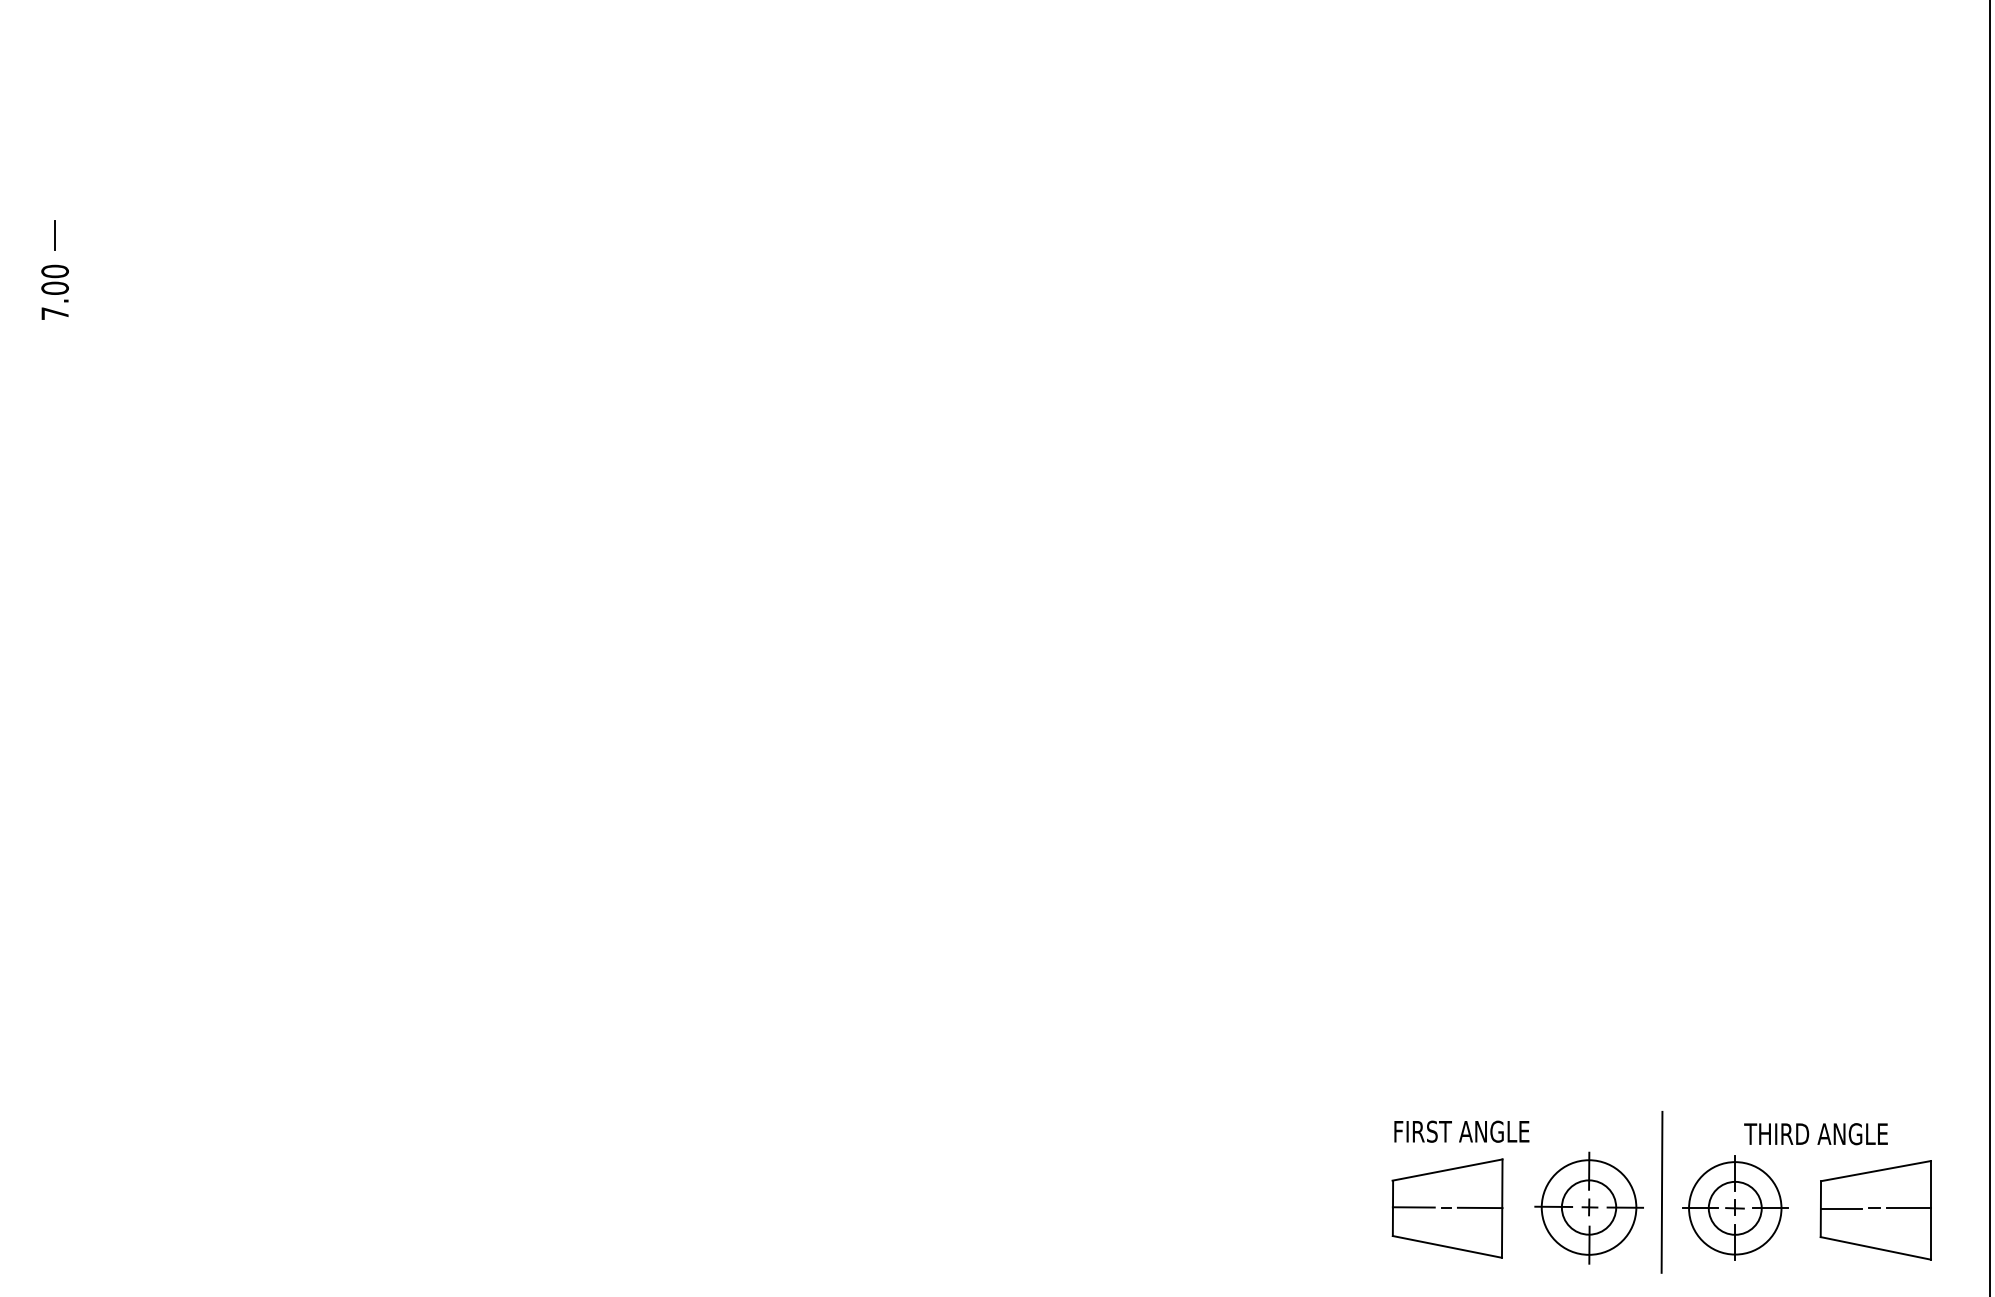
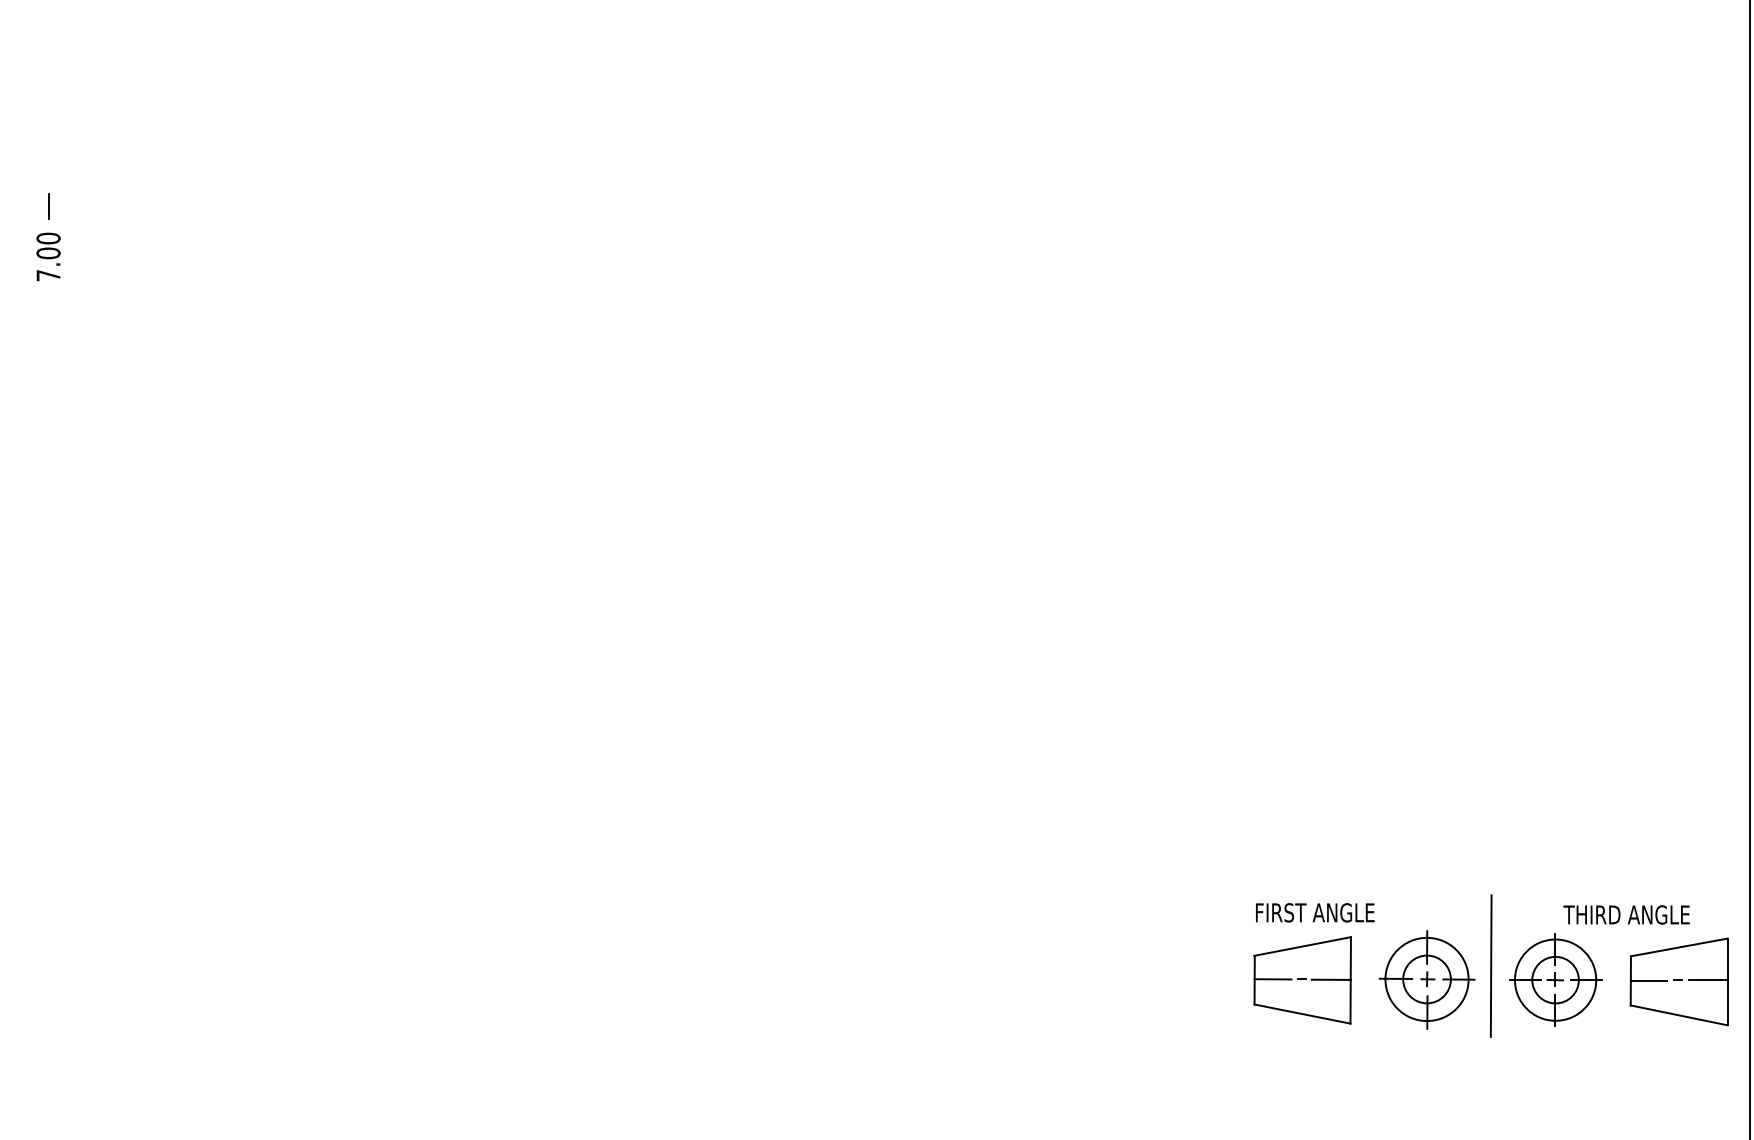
part: (1661, 1191) -> (1490, 965), moved

